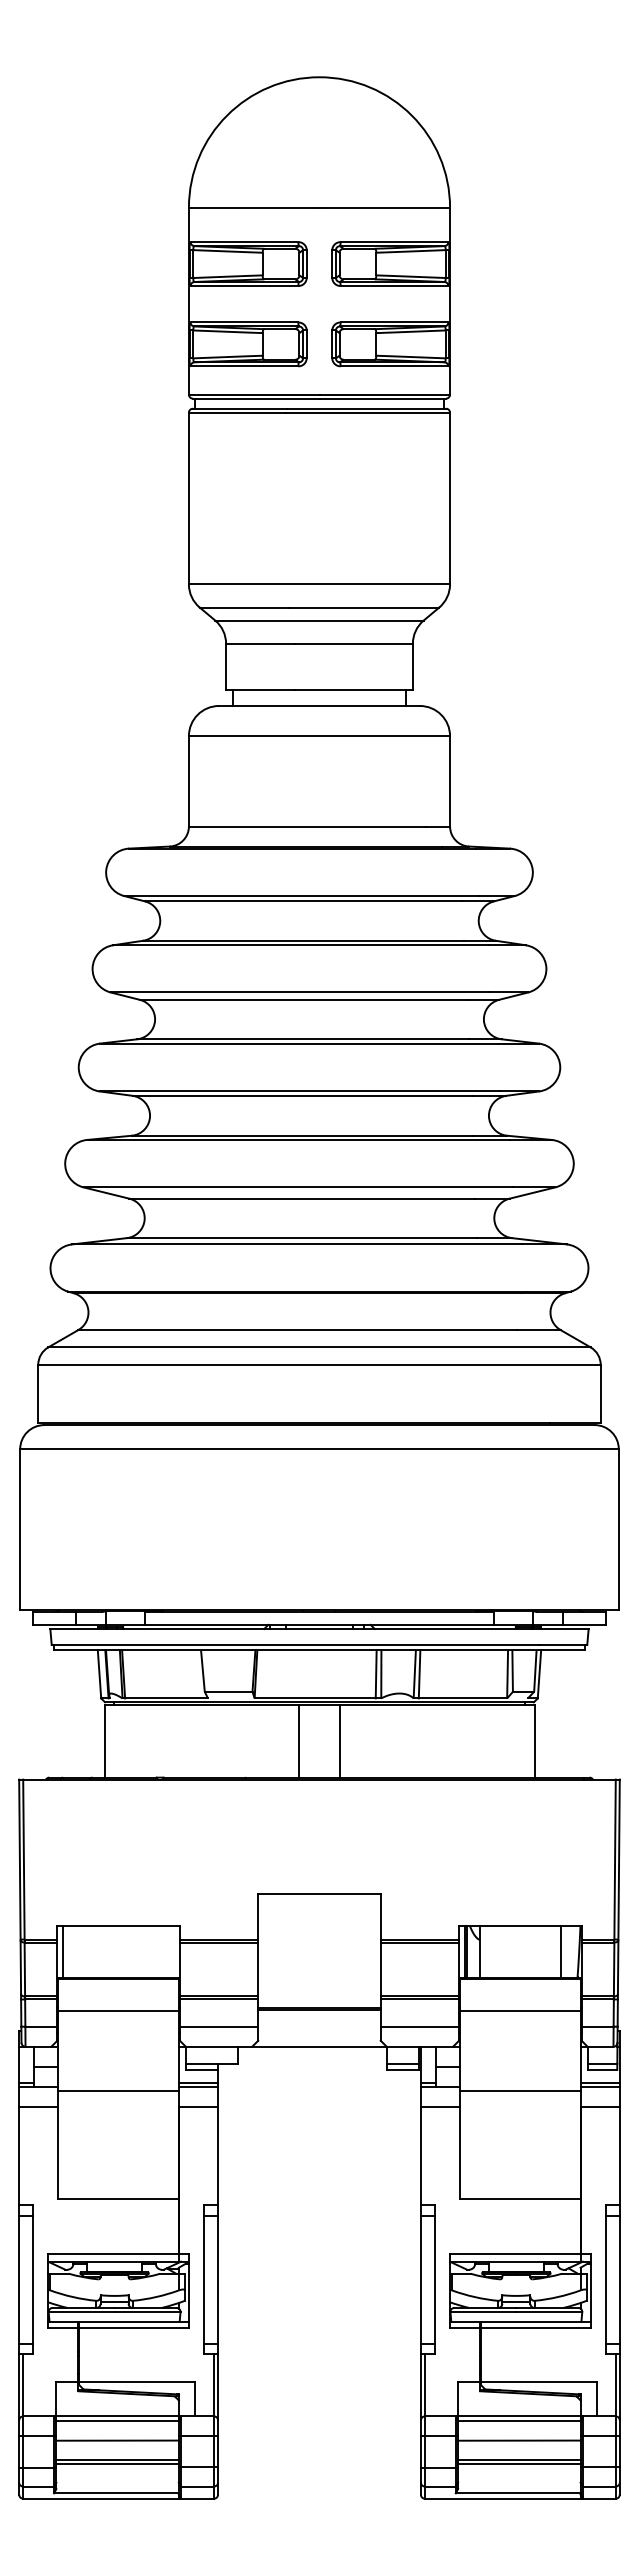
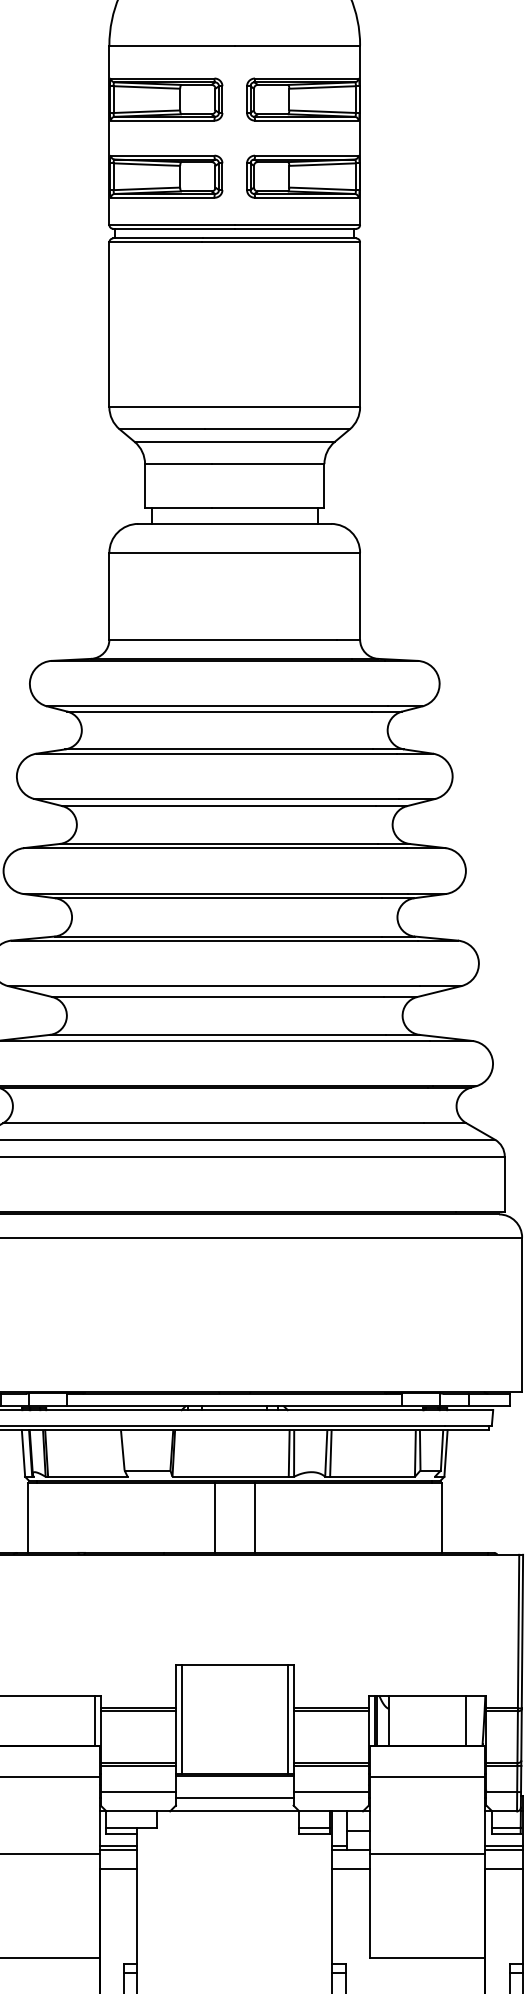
line: (264, 1950) -> (181, 1718), added
line: (374, 1950) -> (287, 1718), added
line: (173, 1952) -> (94, 1720), added
line: (319, 2032) -> (234, 1797), added

